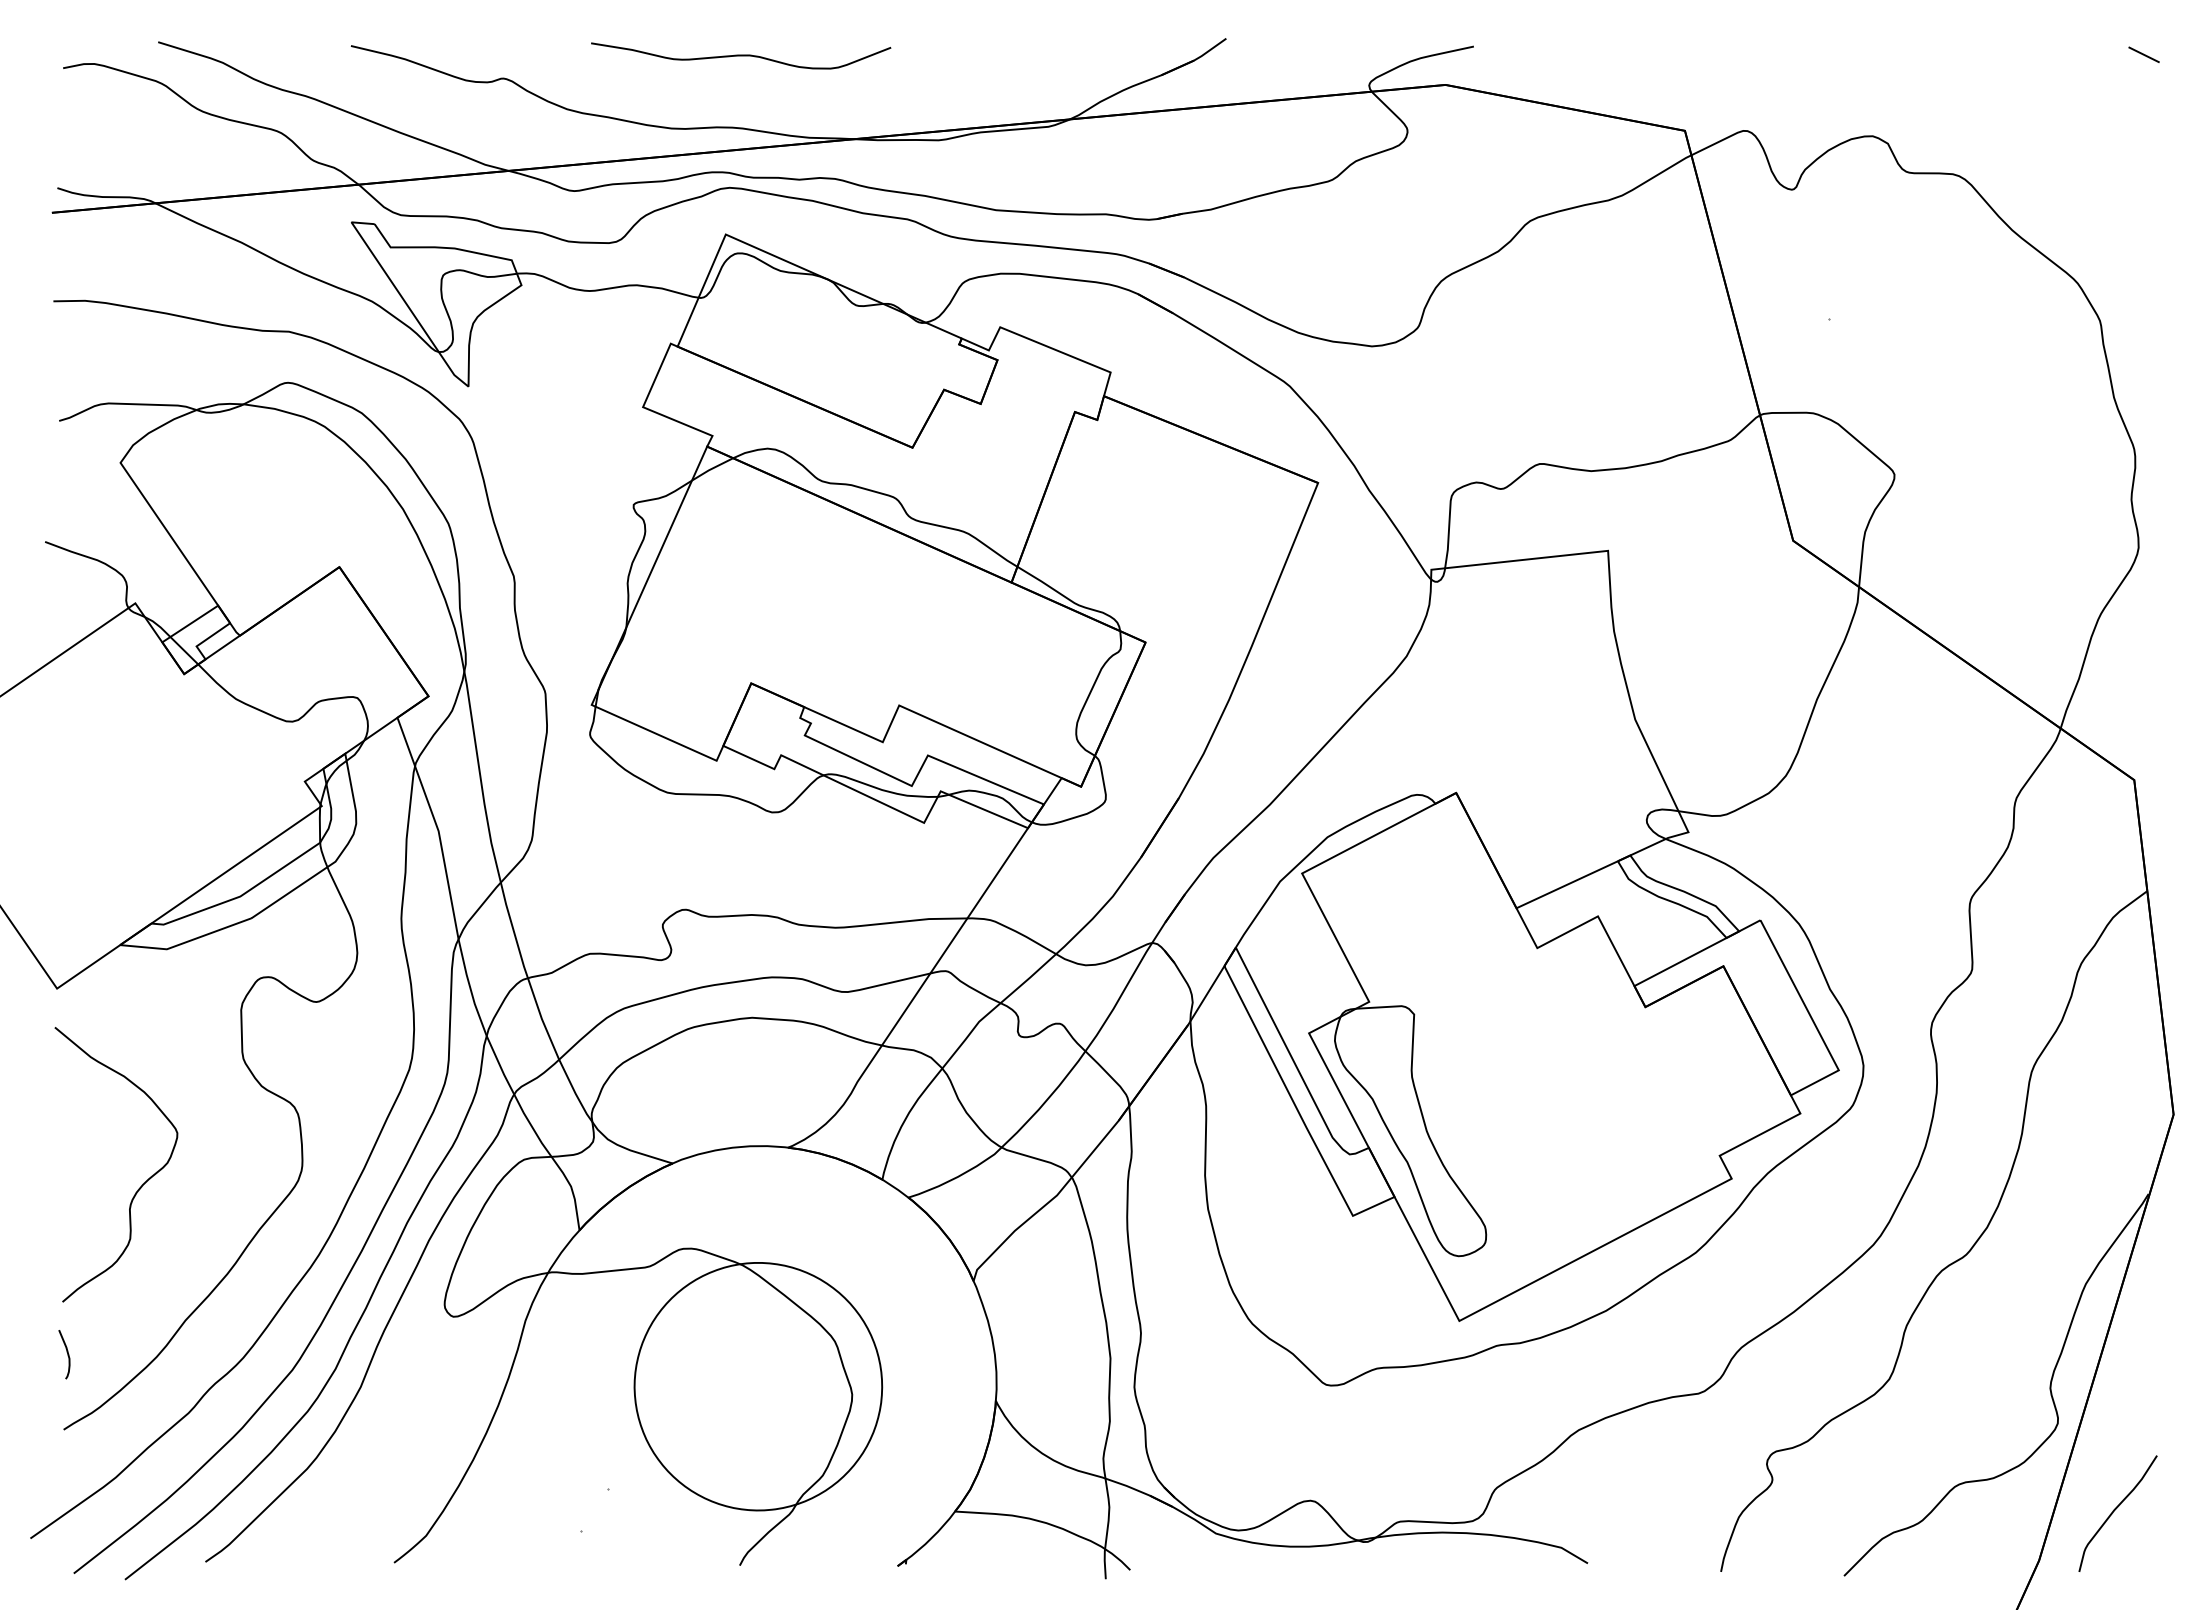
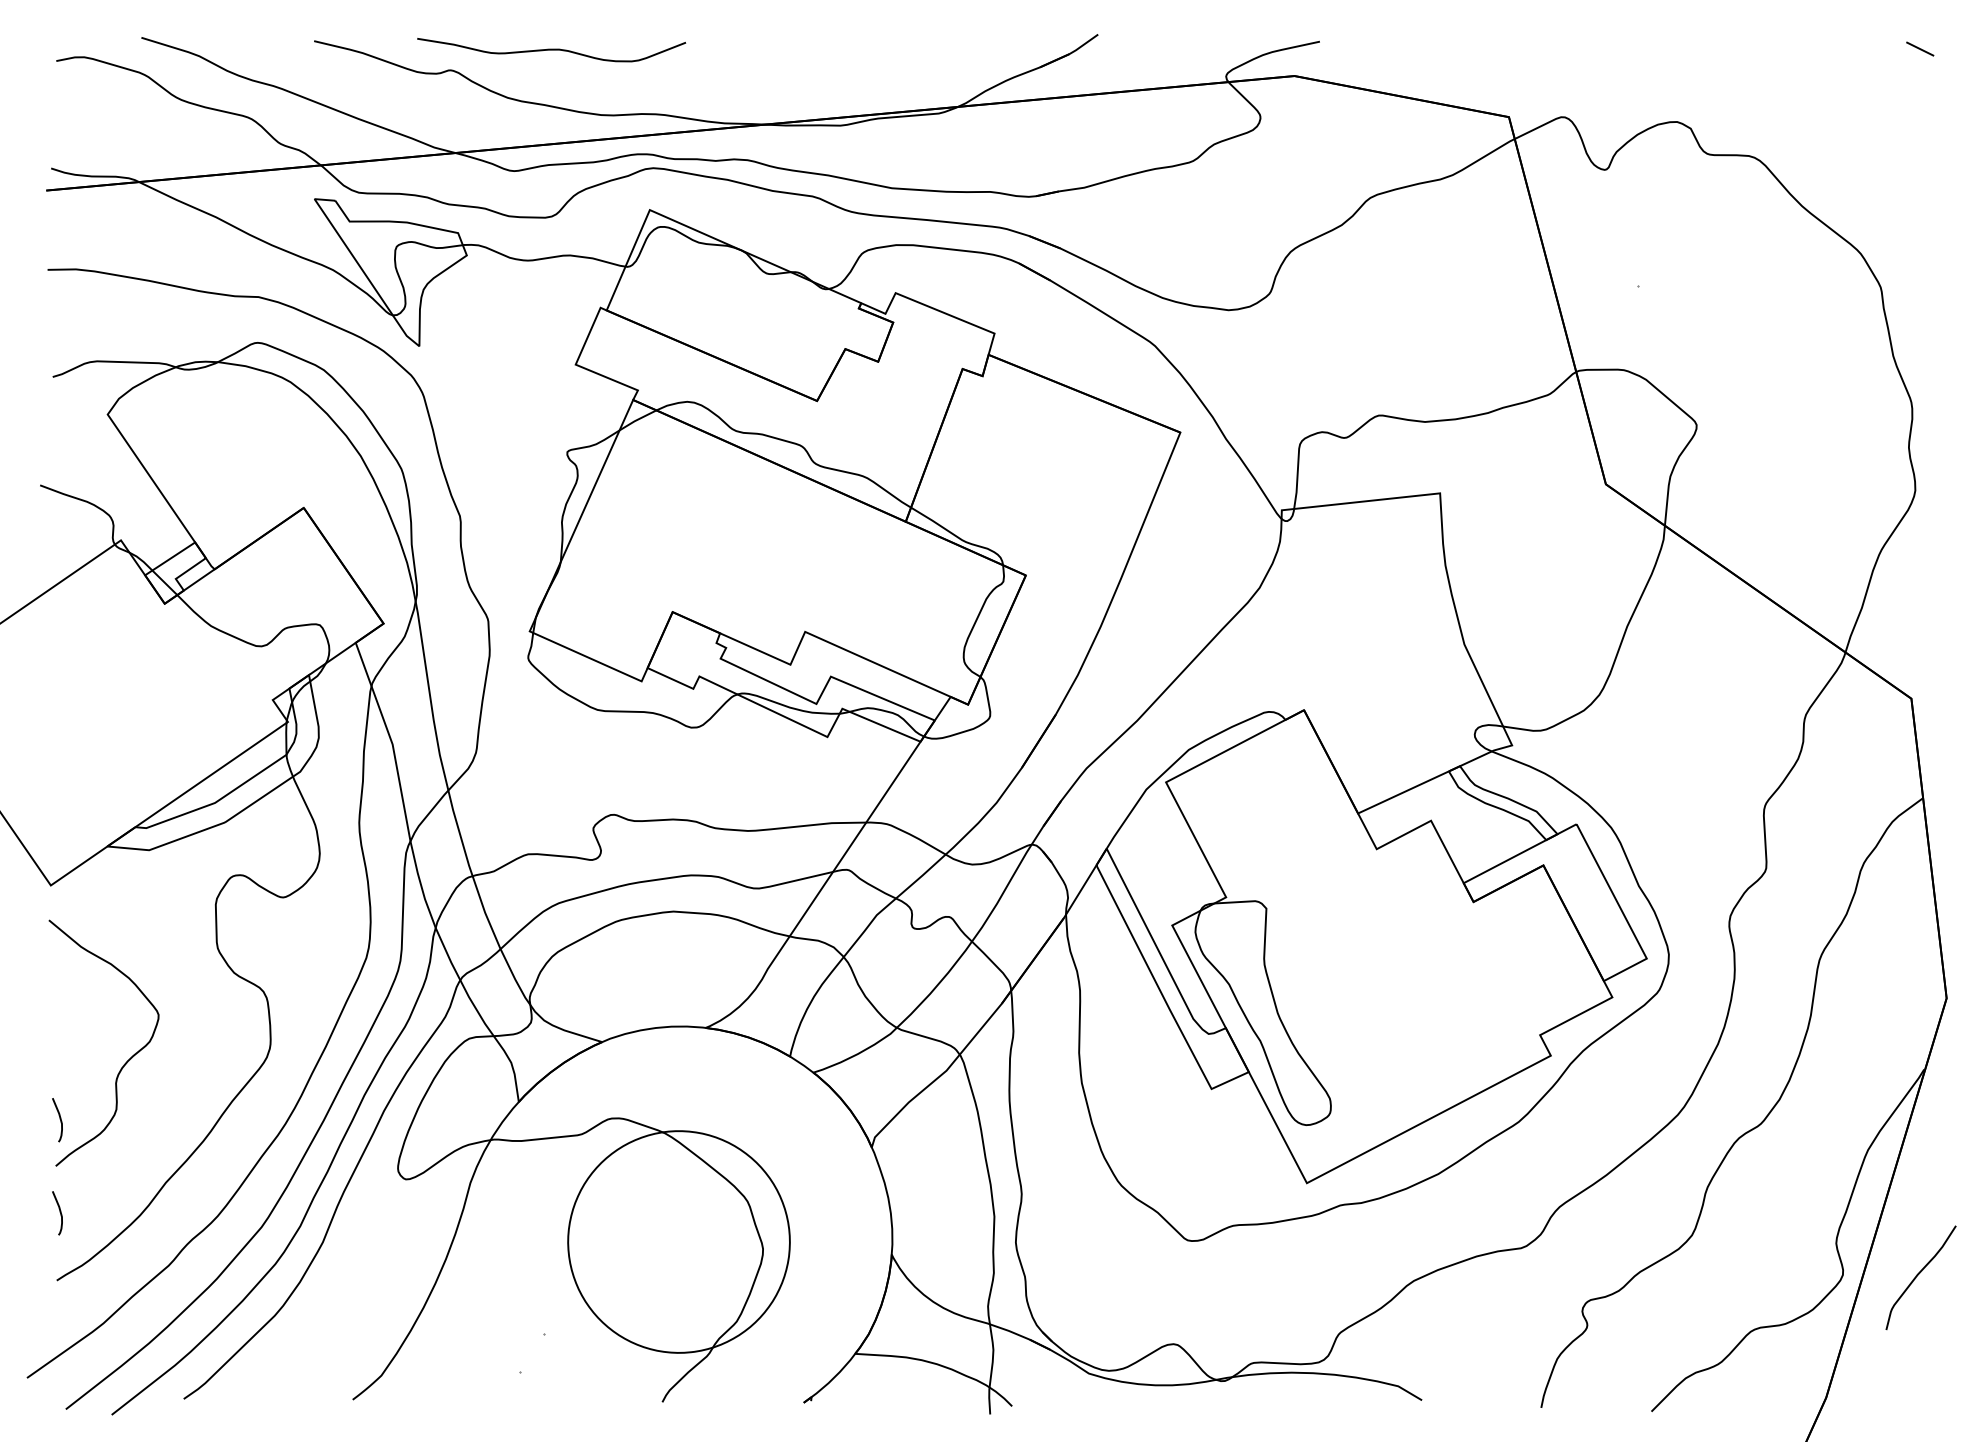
curve: (741, 55) -> (551, 49), moved
curve: (66, 1248) -> (59, 1118), added
curve: (2115, 1510) -> (1918, 1274), moved

